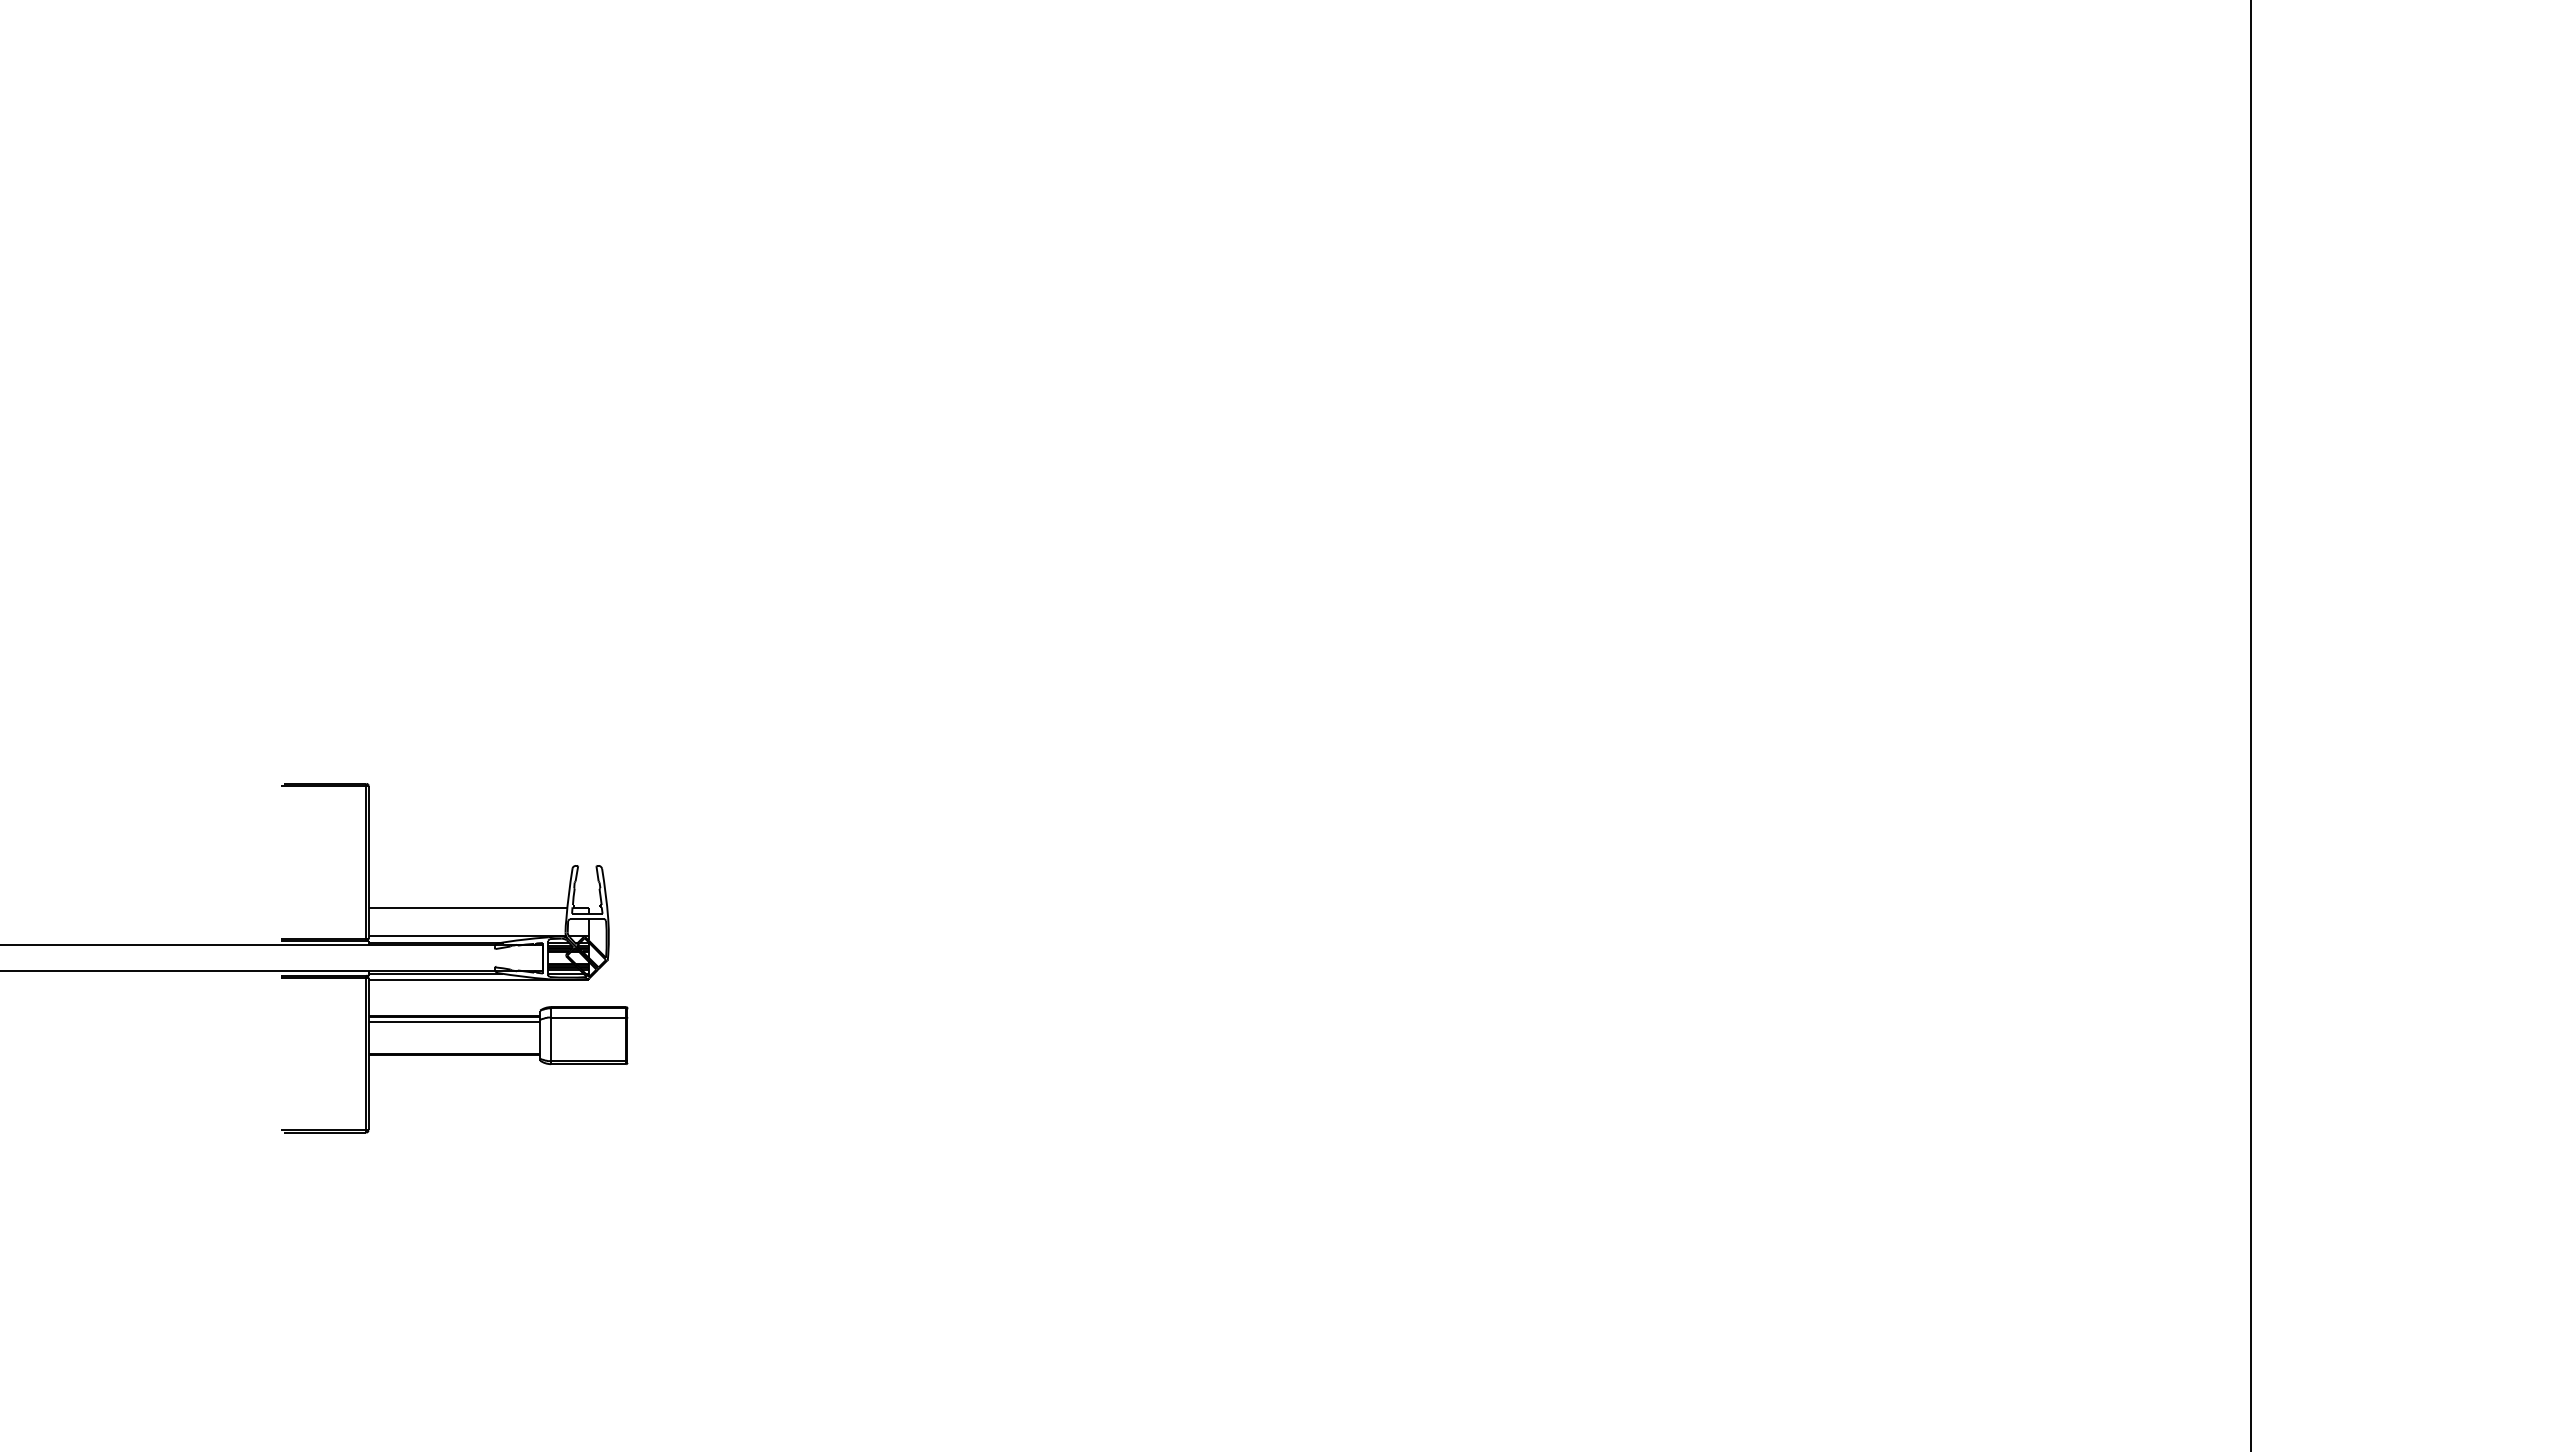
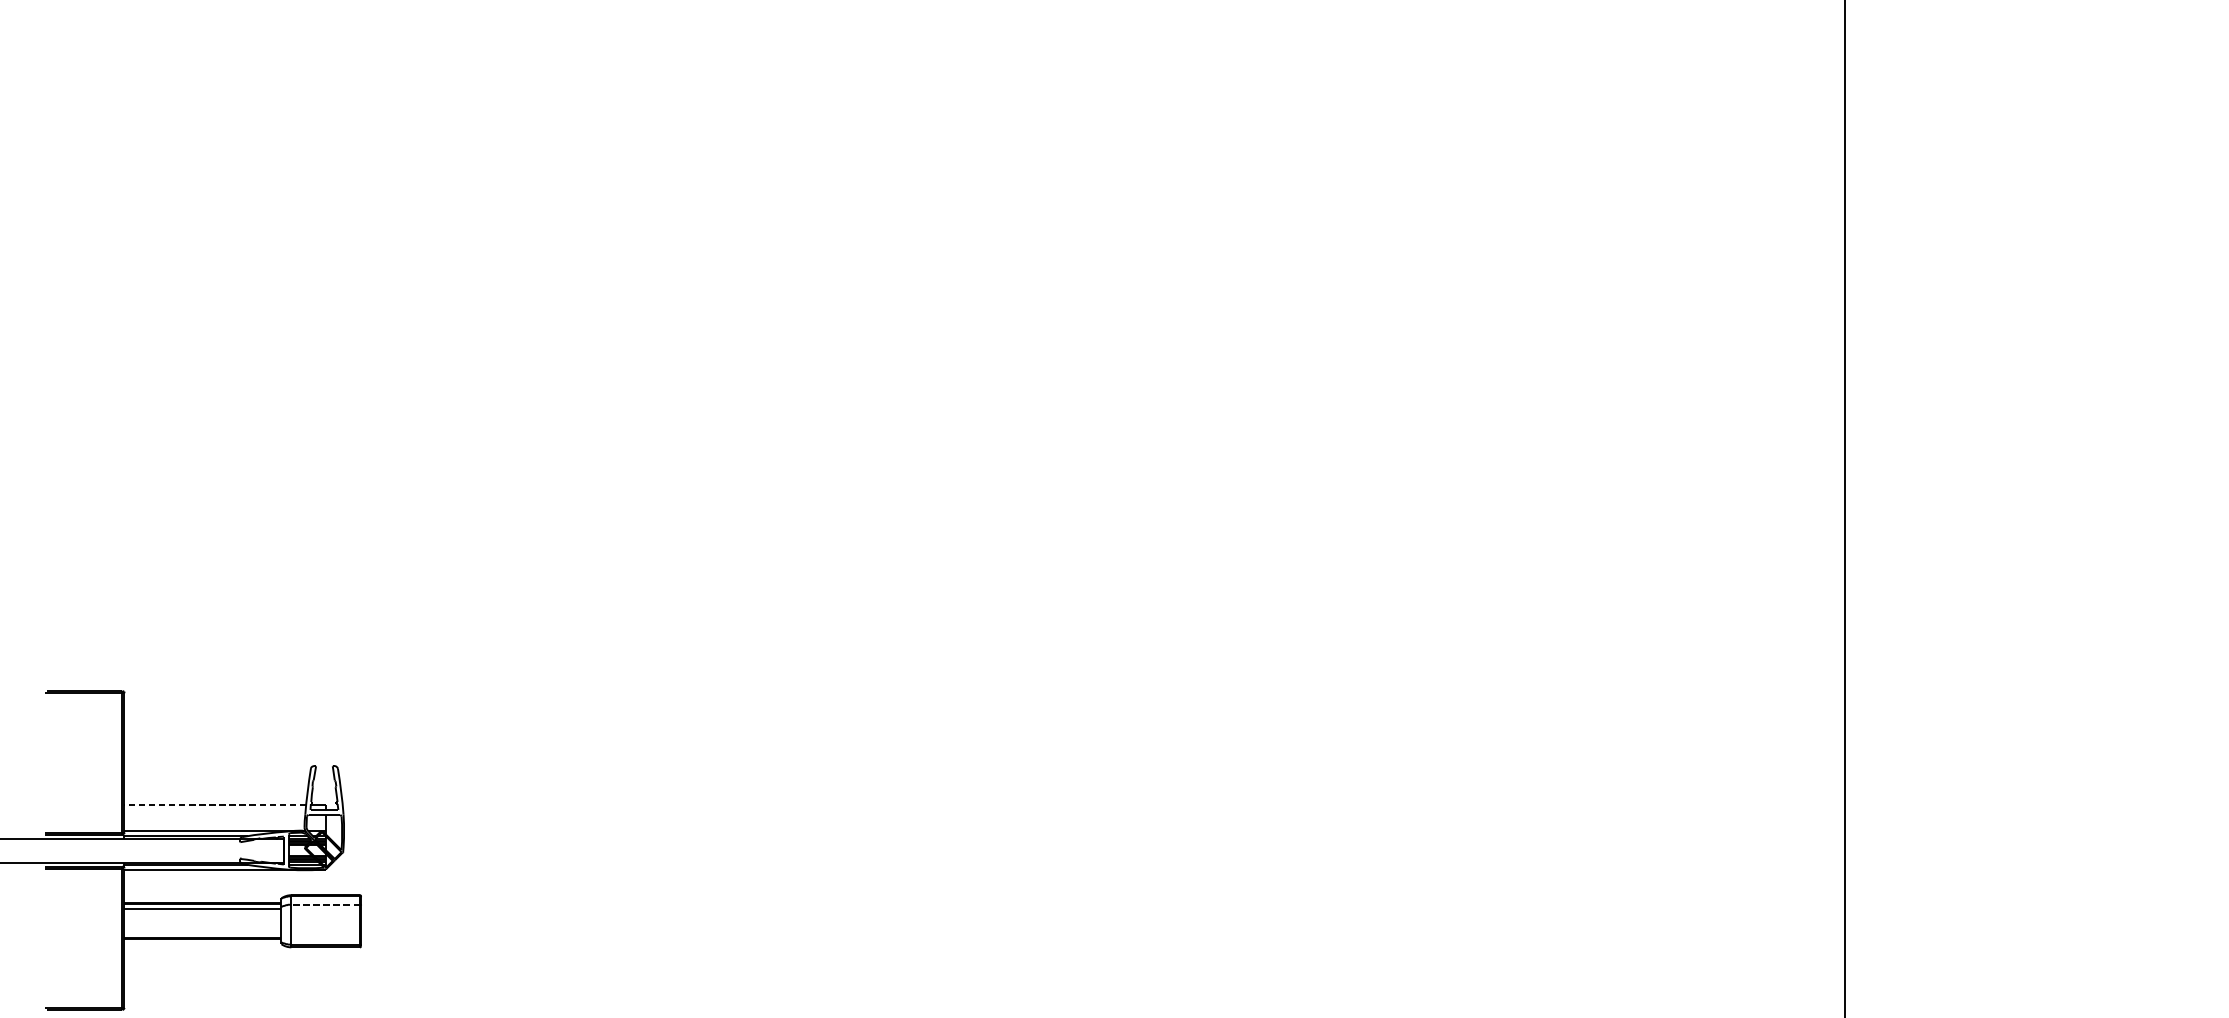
line: (467, 908) -> (214, 805), solid -> dashed
line: (588, 1017) -> (325, 904), solid -> dashed

